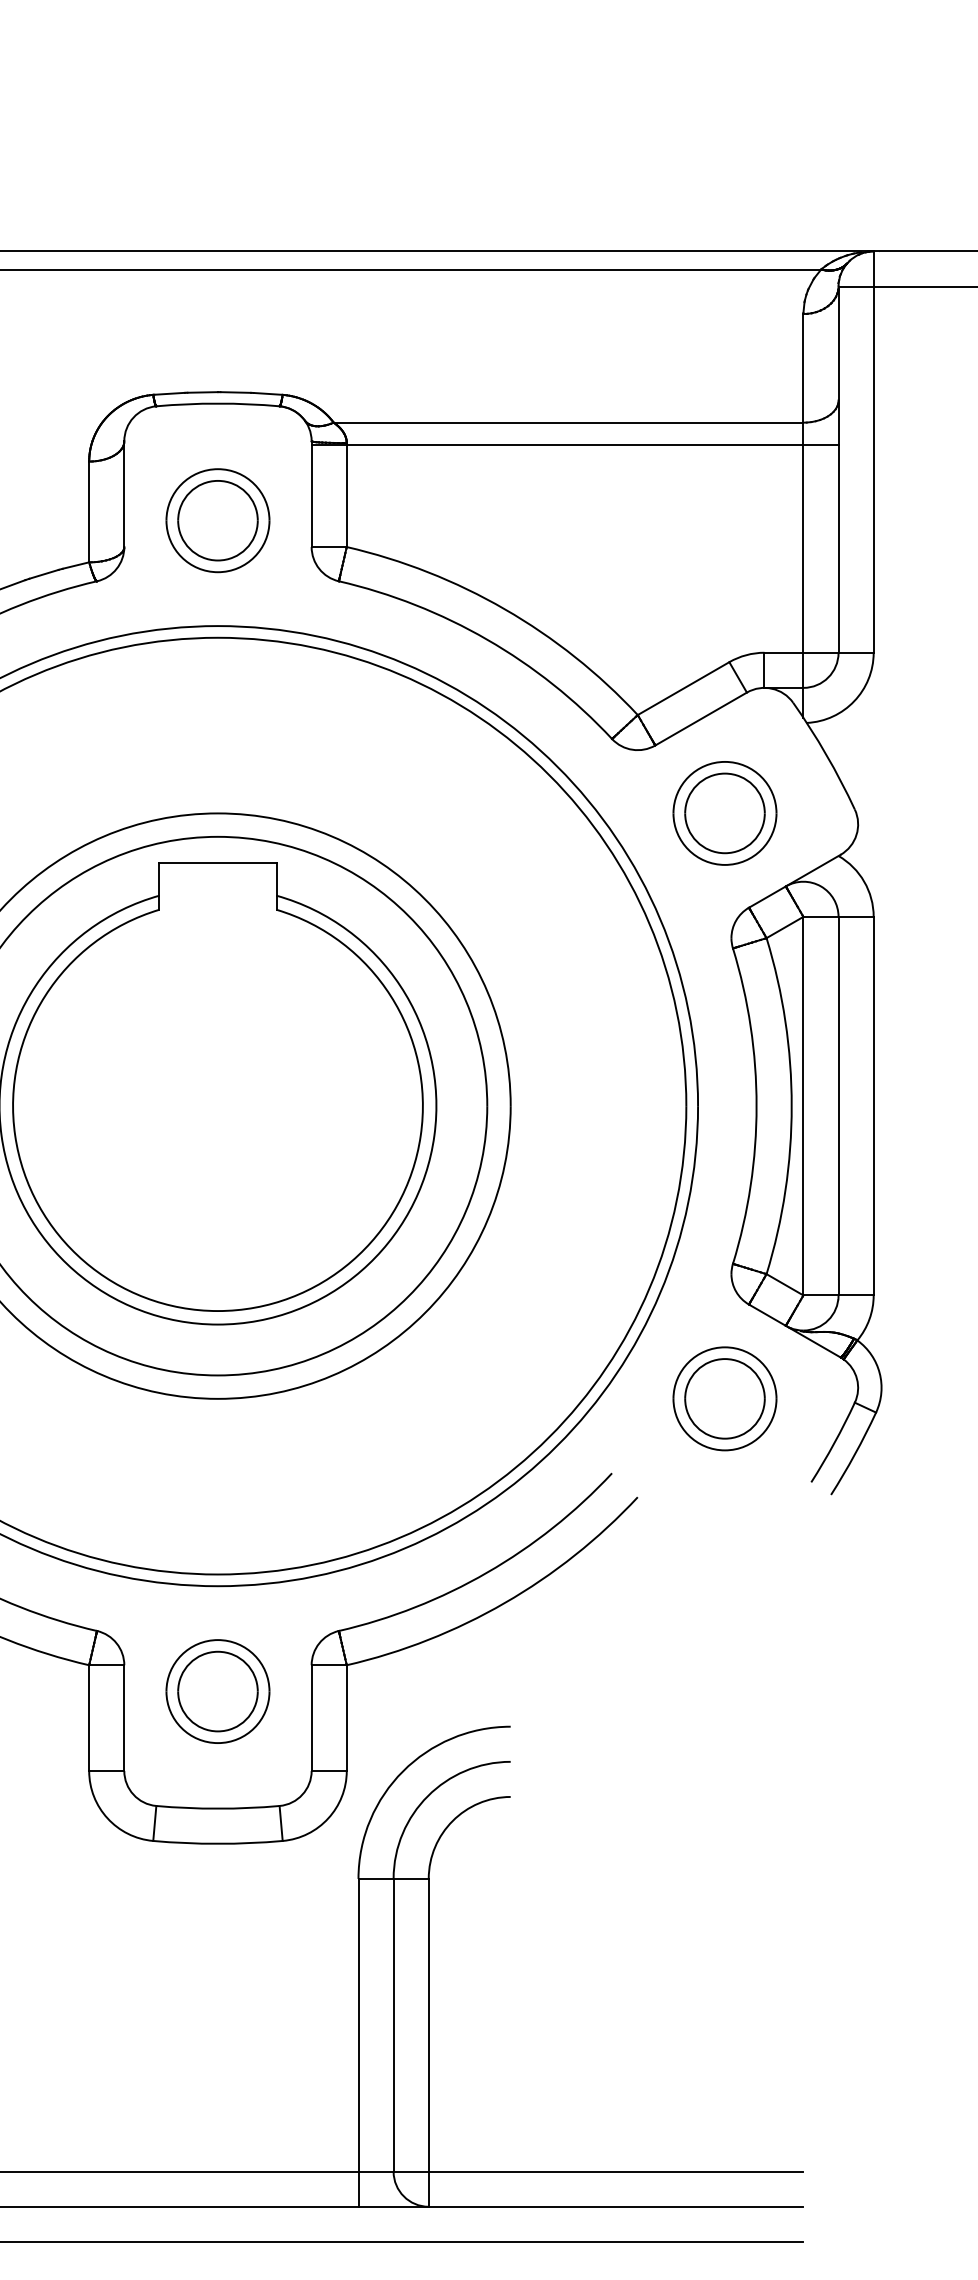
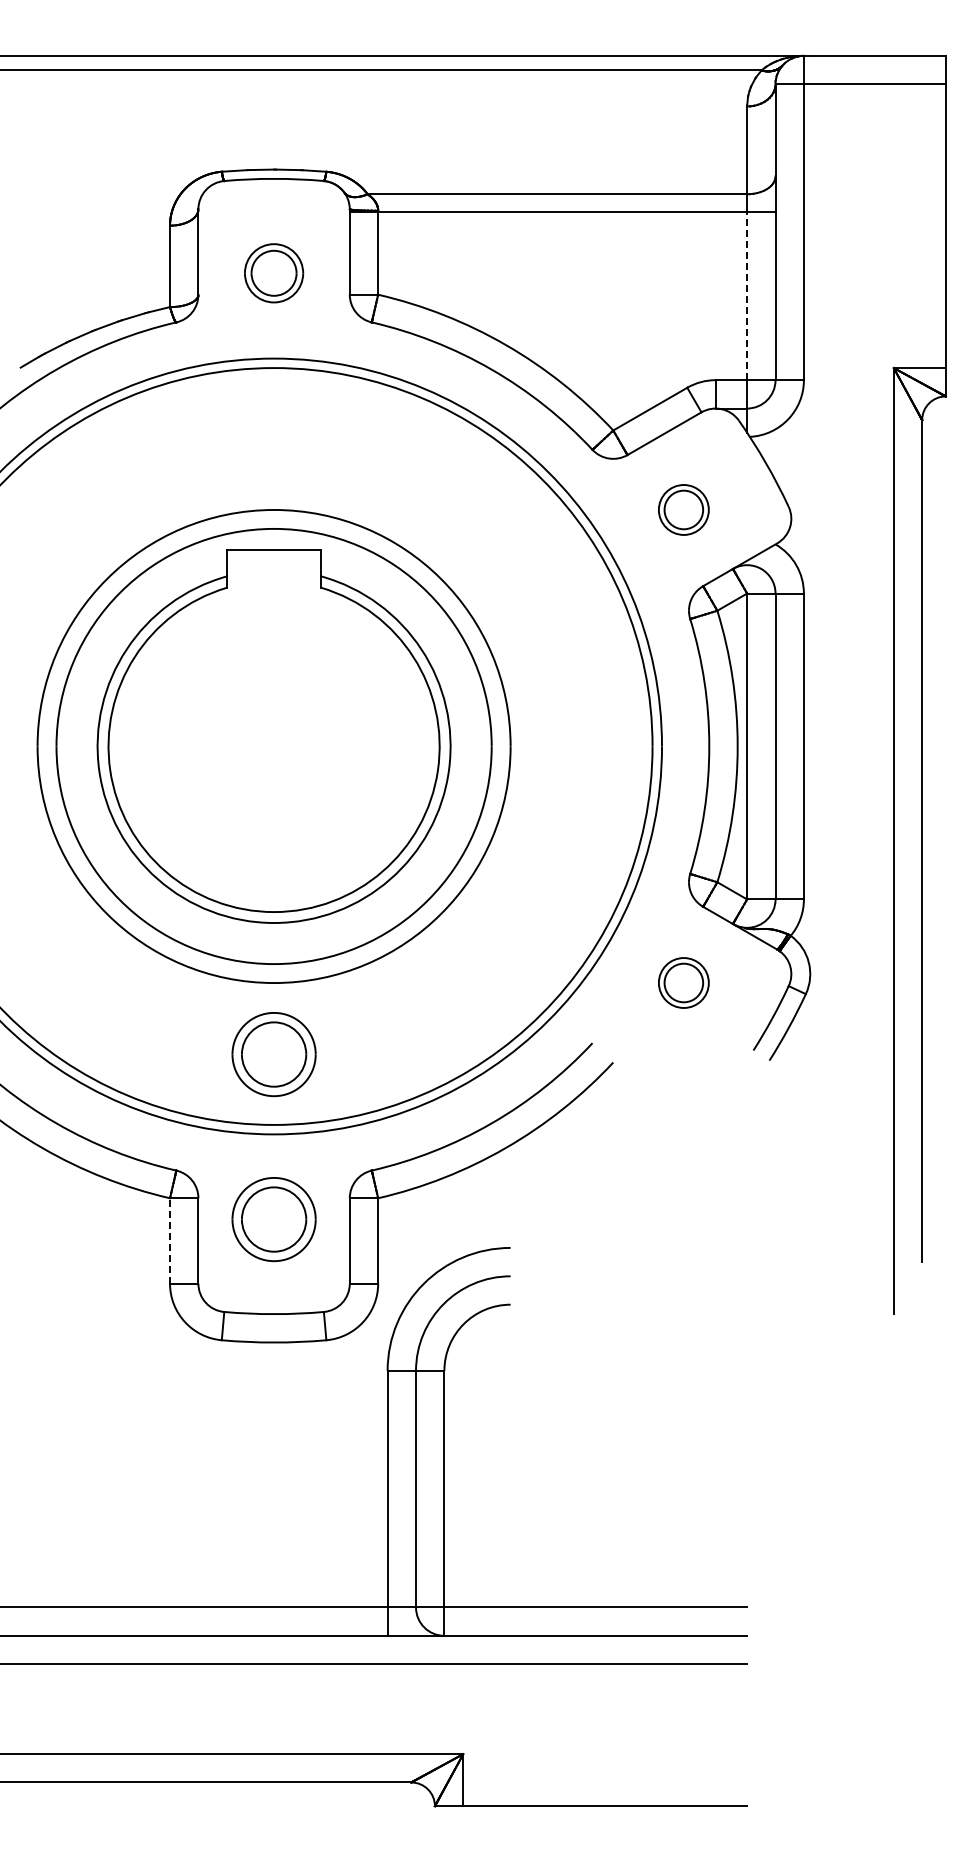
part: (217, 519) -> (273, 272), size x0.7
line: (803, 547) -> (747, 295), solid -> dashed
part: (724, 812) -> (683, 509), size x0.6
part: (724, 1398) -> (683, 982), size x0.6
part: (217, 1487) -> (273, 1054), added
line: (89, 1717) -> (170, 1240), solid -> dashed

